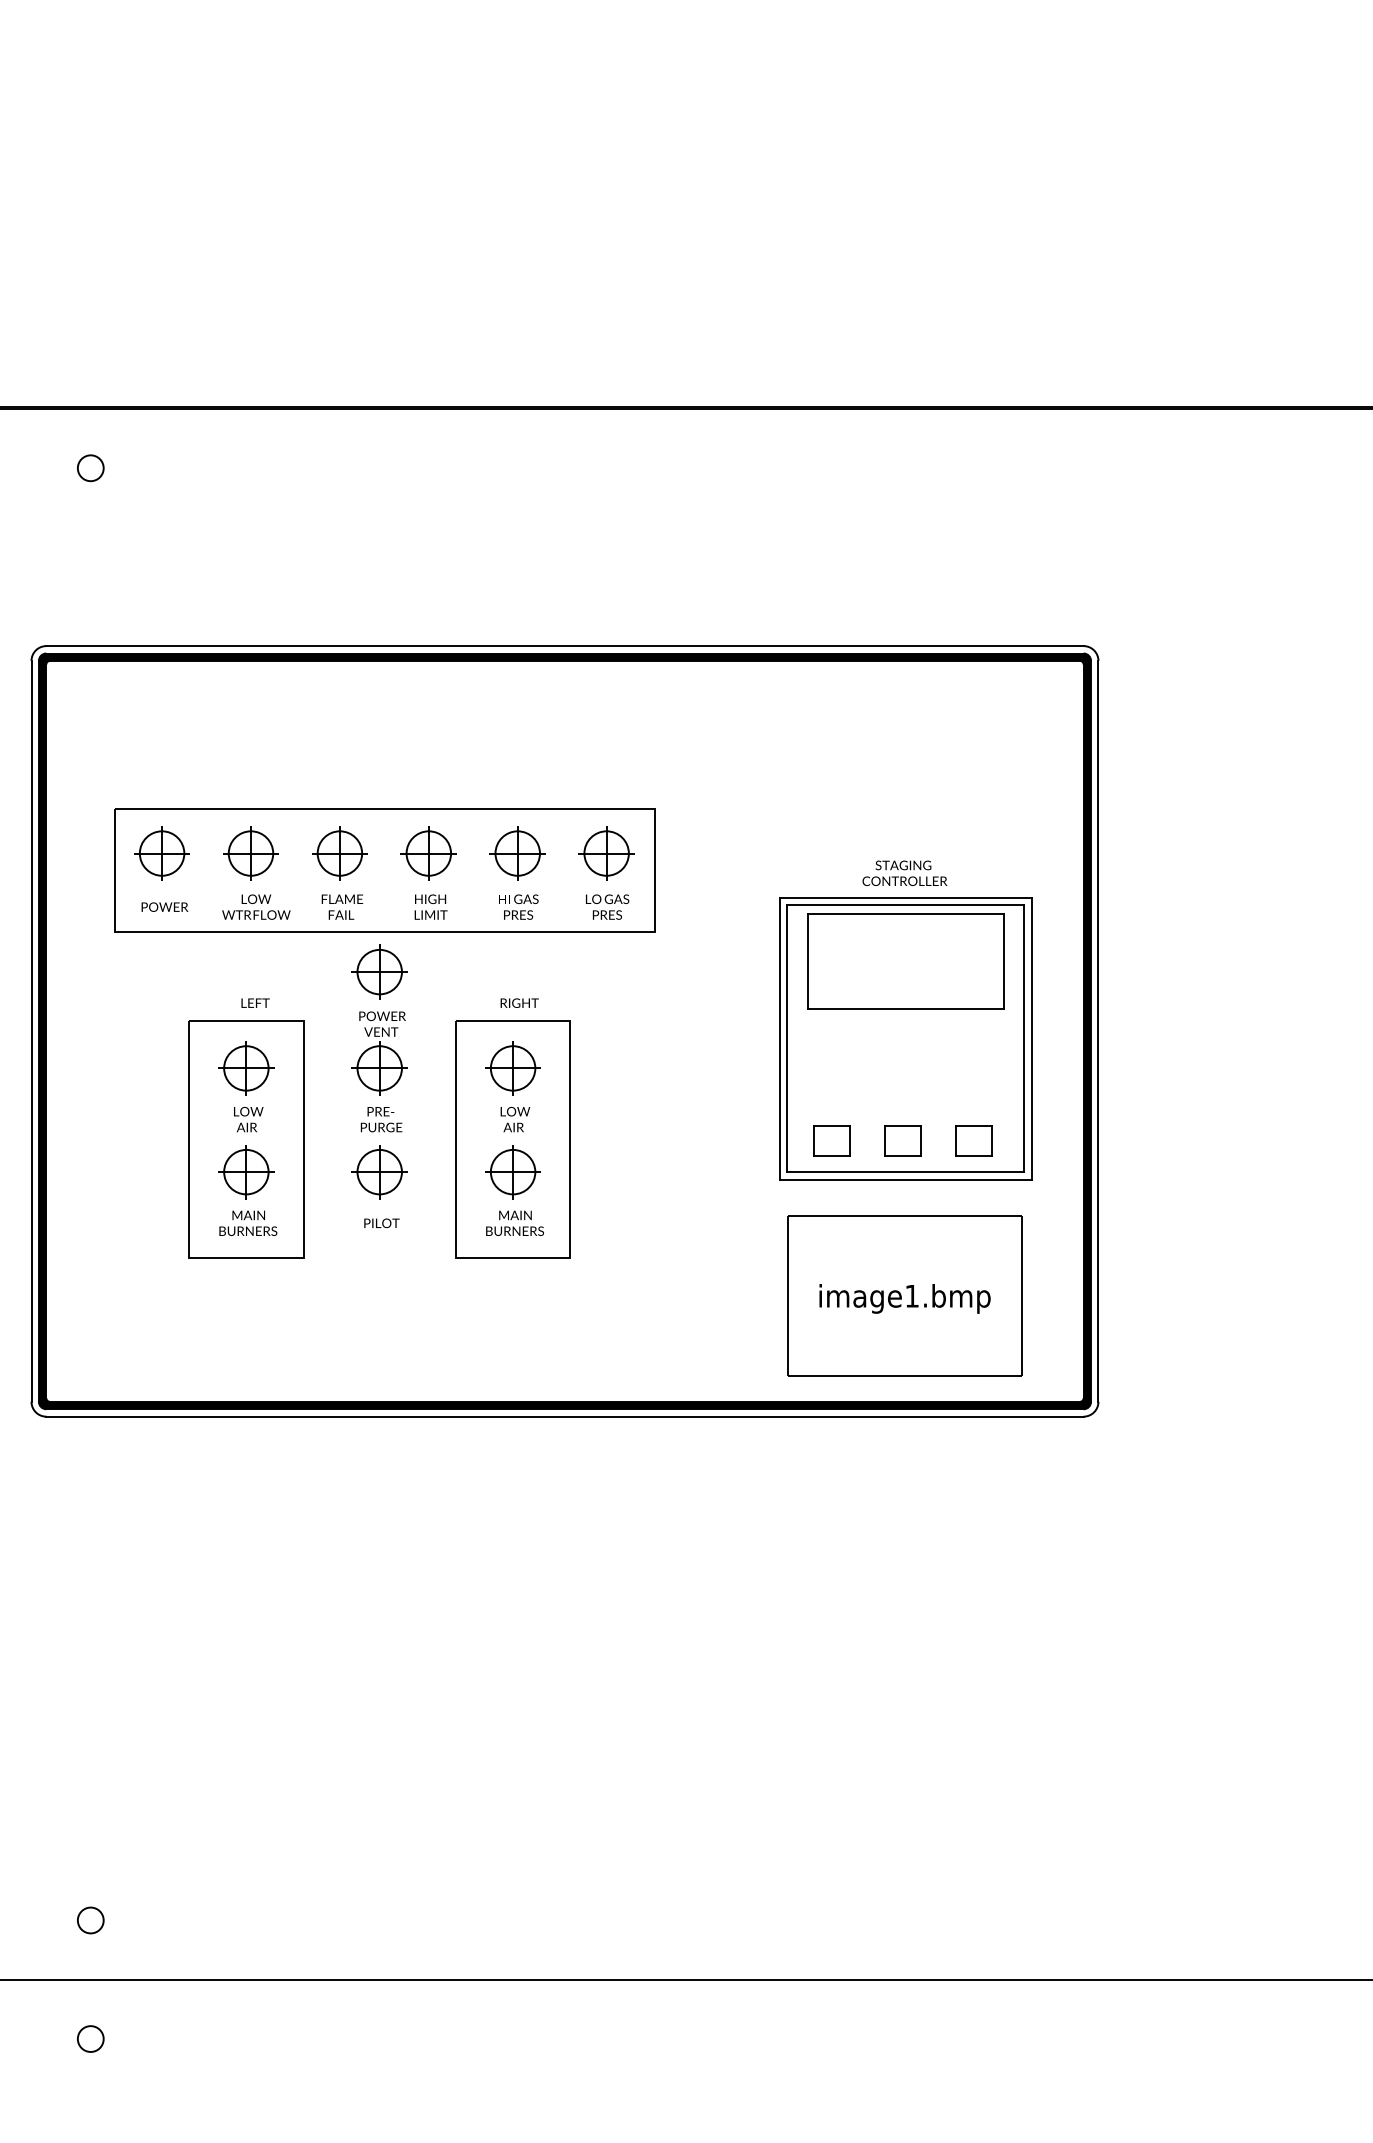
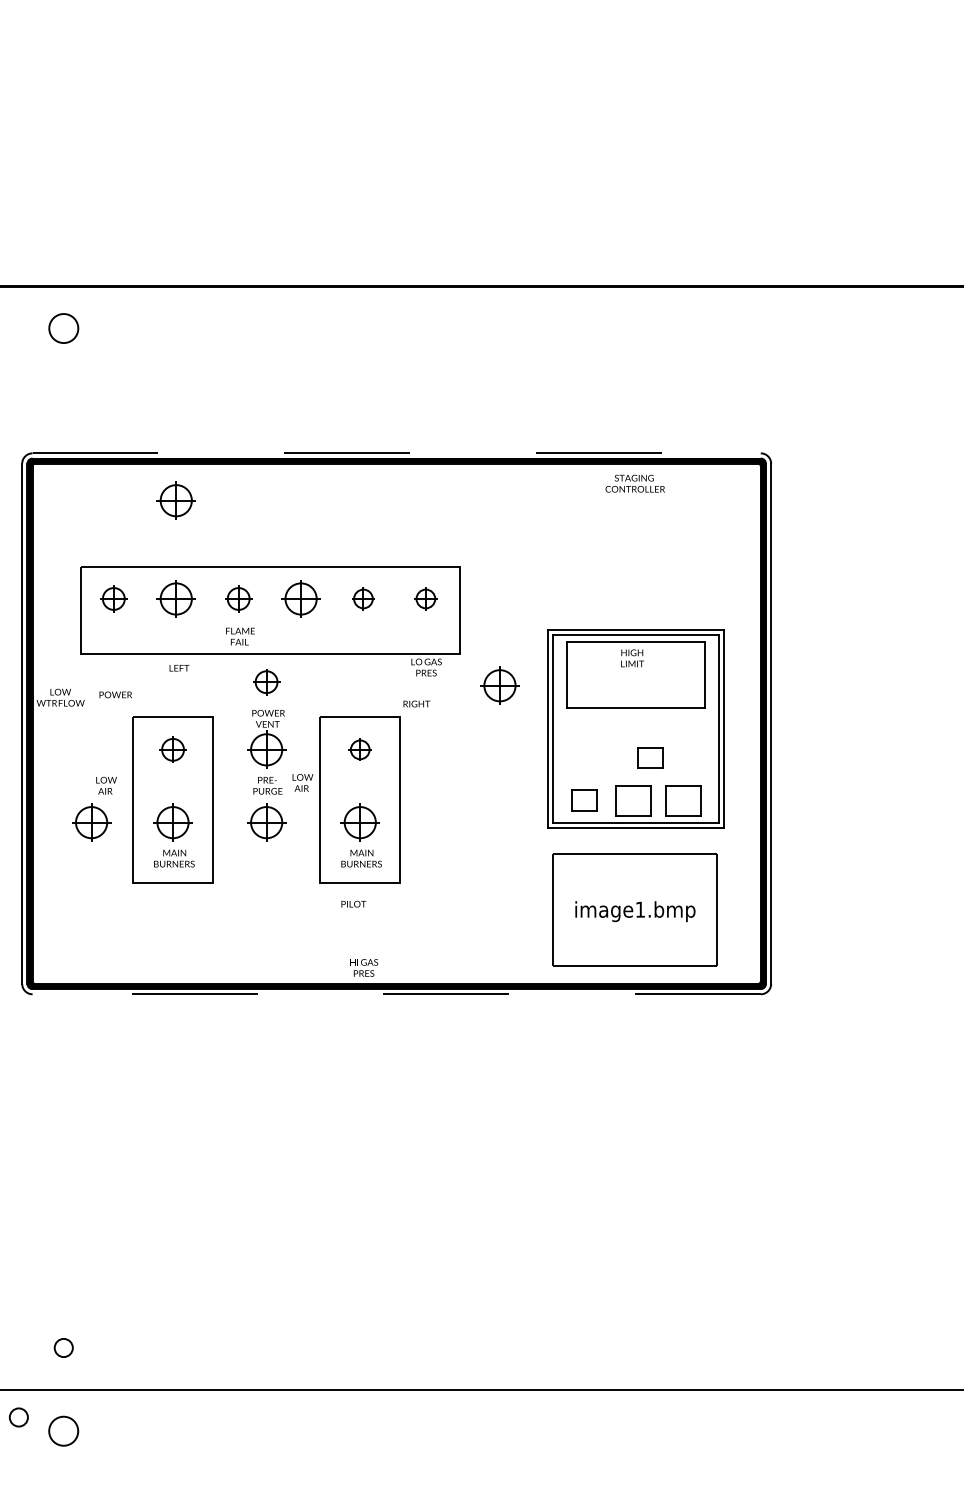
circle: (90, 468) -> (63, 328), size x1.6
line: (564, 646) -> (396, 453), solid -> dashed
part: (250, 713) -> (175, 500), added
part: (161, 853) -> (113, 598), size x0.7
part: (339, 853) -> (238, 598), size x0.7
part: (517, 853) -> (363, 598), size x0.6
part: (606, 853) -> (425, 598), size x0.6
text: (904, 872) -> (635, 483), moved
text: (164, 906) -> (115, 694), moved
text: (256, 906) -> (60, 697), moved
text: (430, 906) -> (632, 657), moved
text: (518, 906) -> (364, 967), moved
text: (607, 906) -> (426, 667), moved
part: (379, 971) -> (266, 681), size x0.7
part: (711, 977) -> (499, 686), added
text: (255, 1002) -> (179, 667), moved
text: (519, 1002) -> (416, 703), moved
part: (246, 1068) -> (173, 749), size x0.7
part: (512, 1068) -> (359, 749), size x0.6
part: (925, 1079) -> (649, 757), added
text: (248, 1119) -> (106, 785), moved
text: (515, 1119) -> (302, 782), moved
part: (902, 1140) -> (633, 800), size x1.4
part: (973, 1140) -> (683, 800), size x1.4
part: (130, 1172) -> (91, 822), added
text: (381, 1223) -> (353, 904), moved
line: (564, 1416) -> (396, 994), solid -> dashed
circle: (26, 2019) -> (18, 1417), added
circle: (90, 2038) -> (63, 1430), size x1.6

